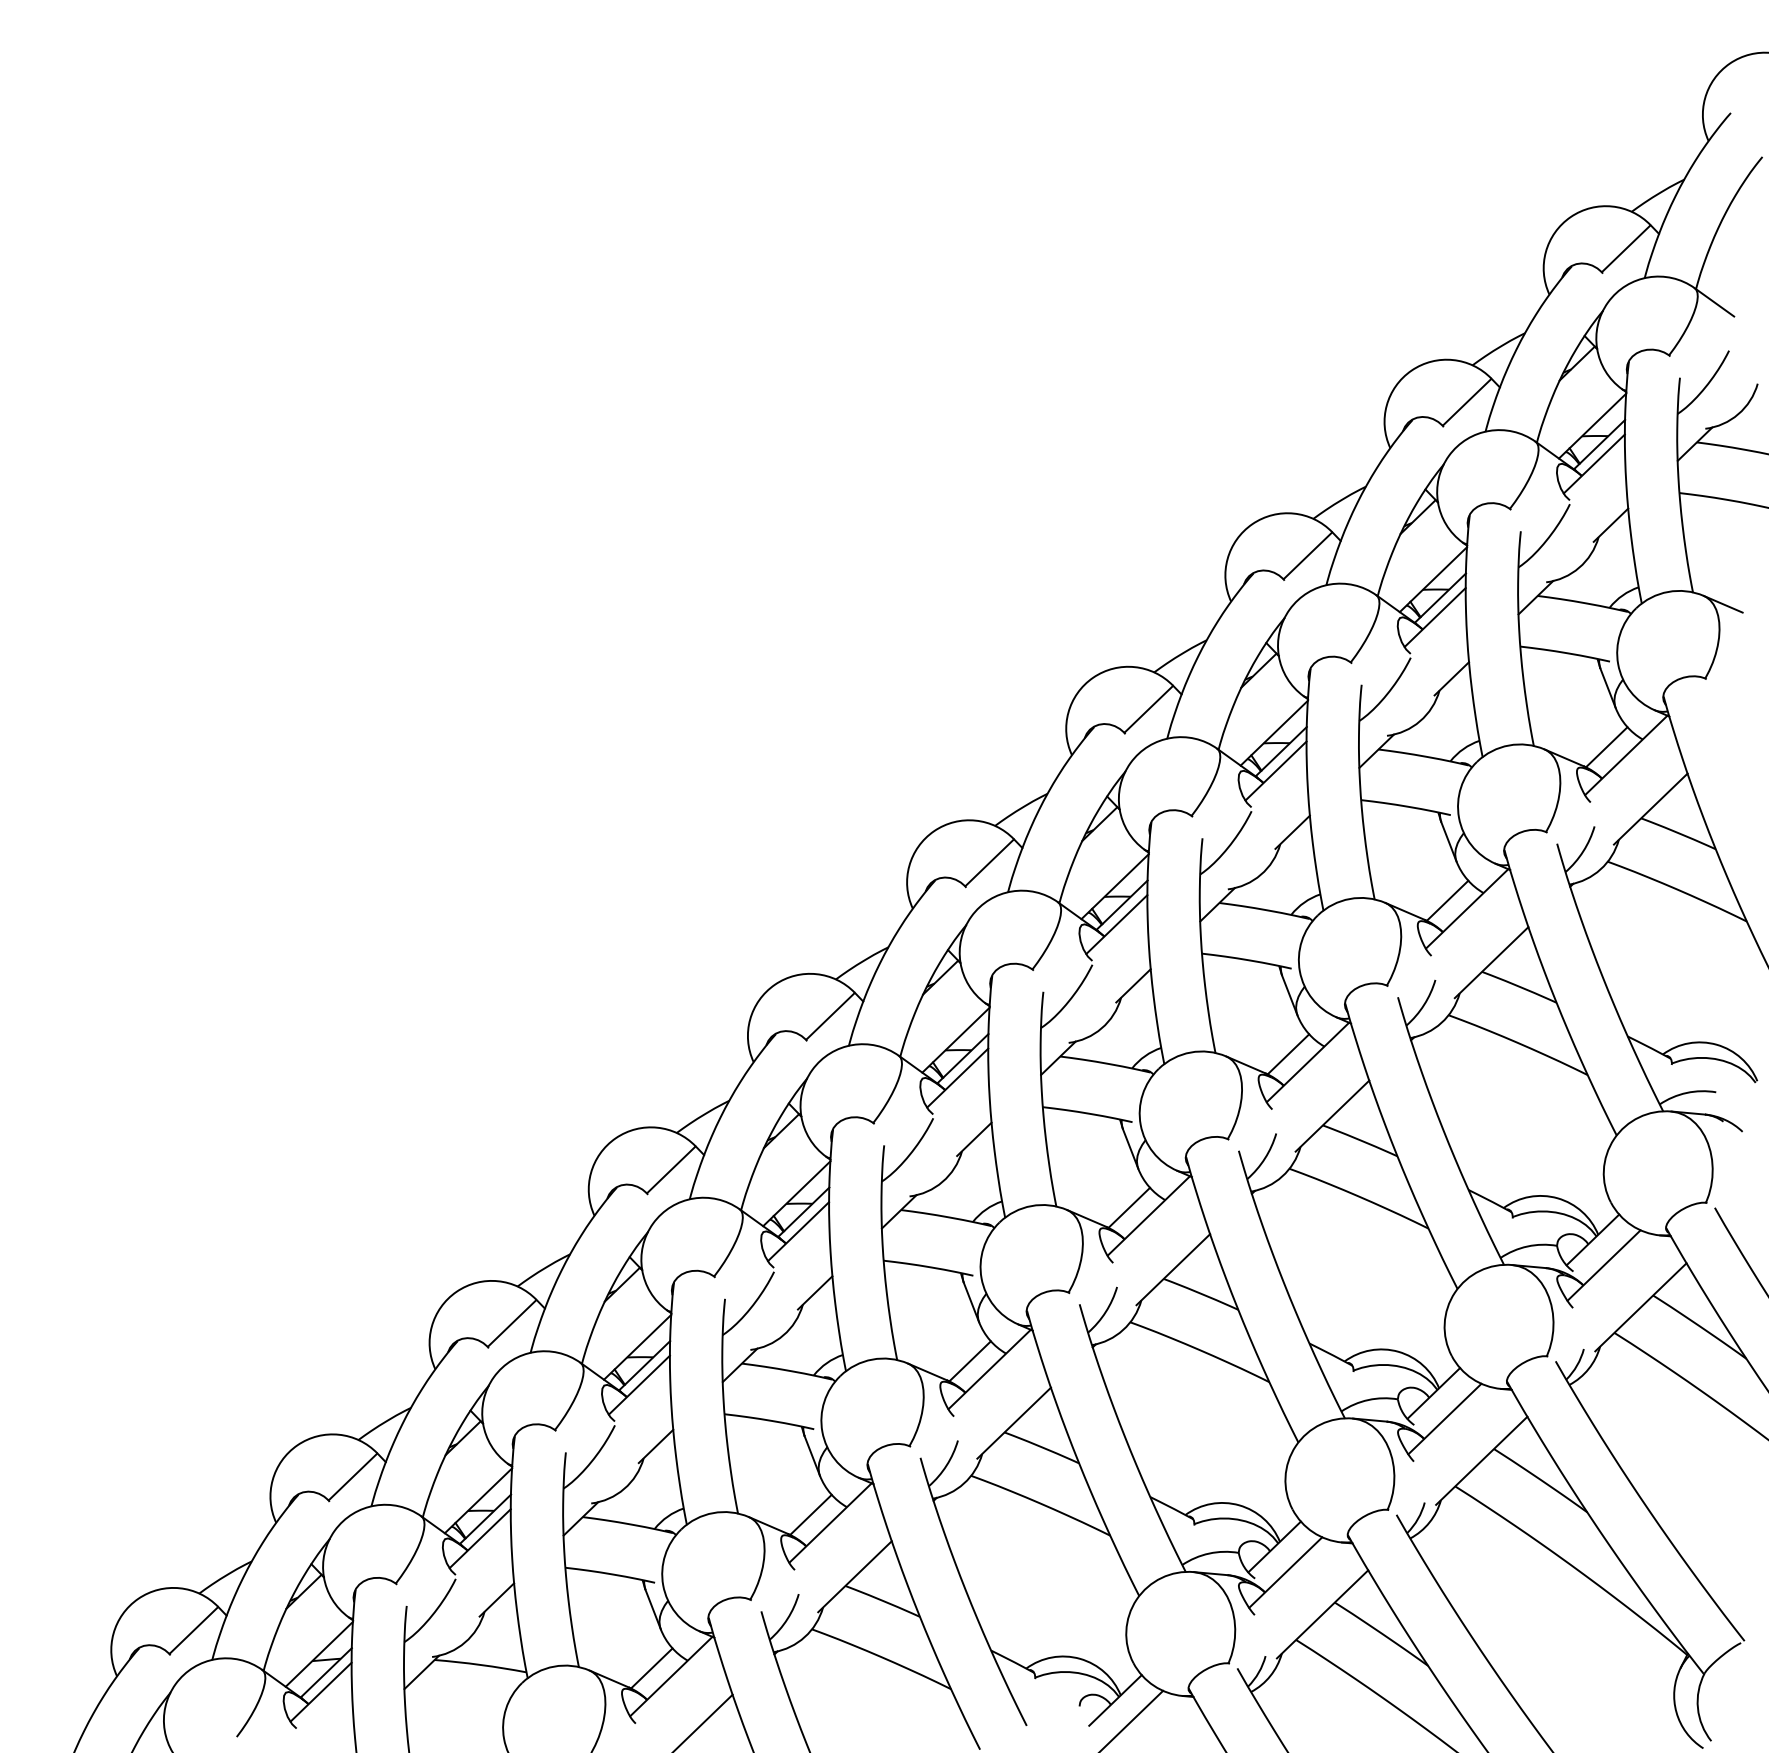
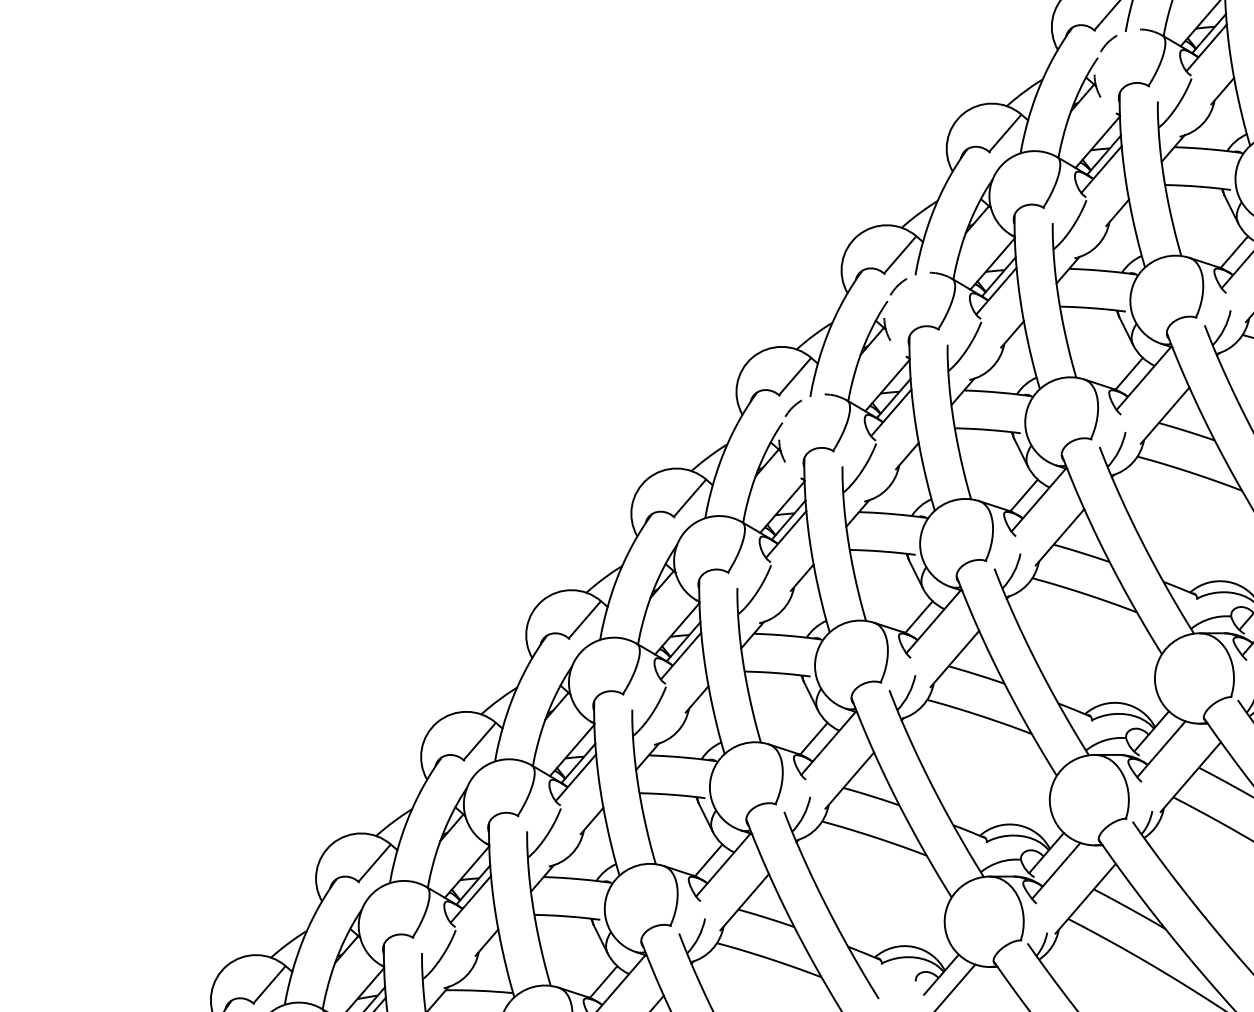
arc: (1448, 455) -> (1100, 51), solid -> dashed
arc: (1130, 763) -> (890, 295), solid -> dashed
arc: (971, 916) -> (785, 416), solid -> dashed

